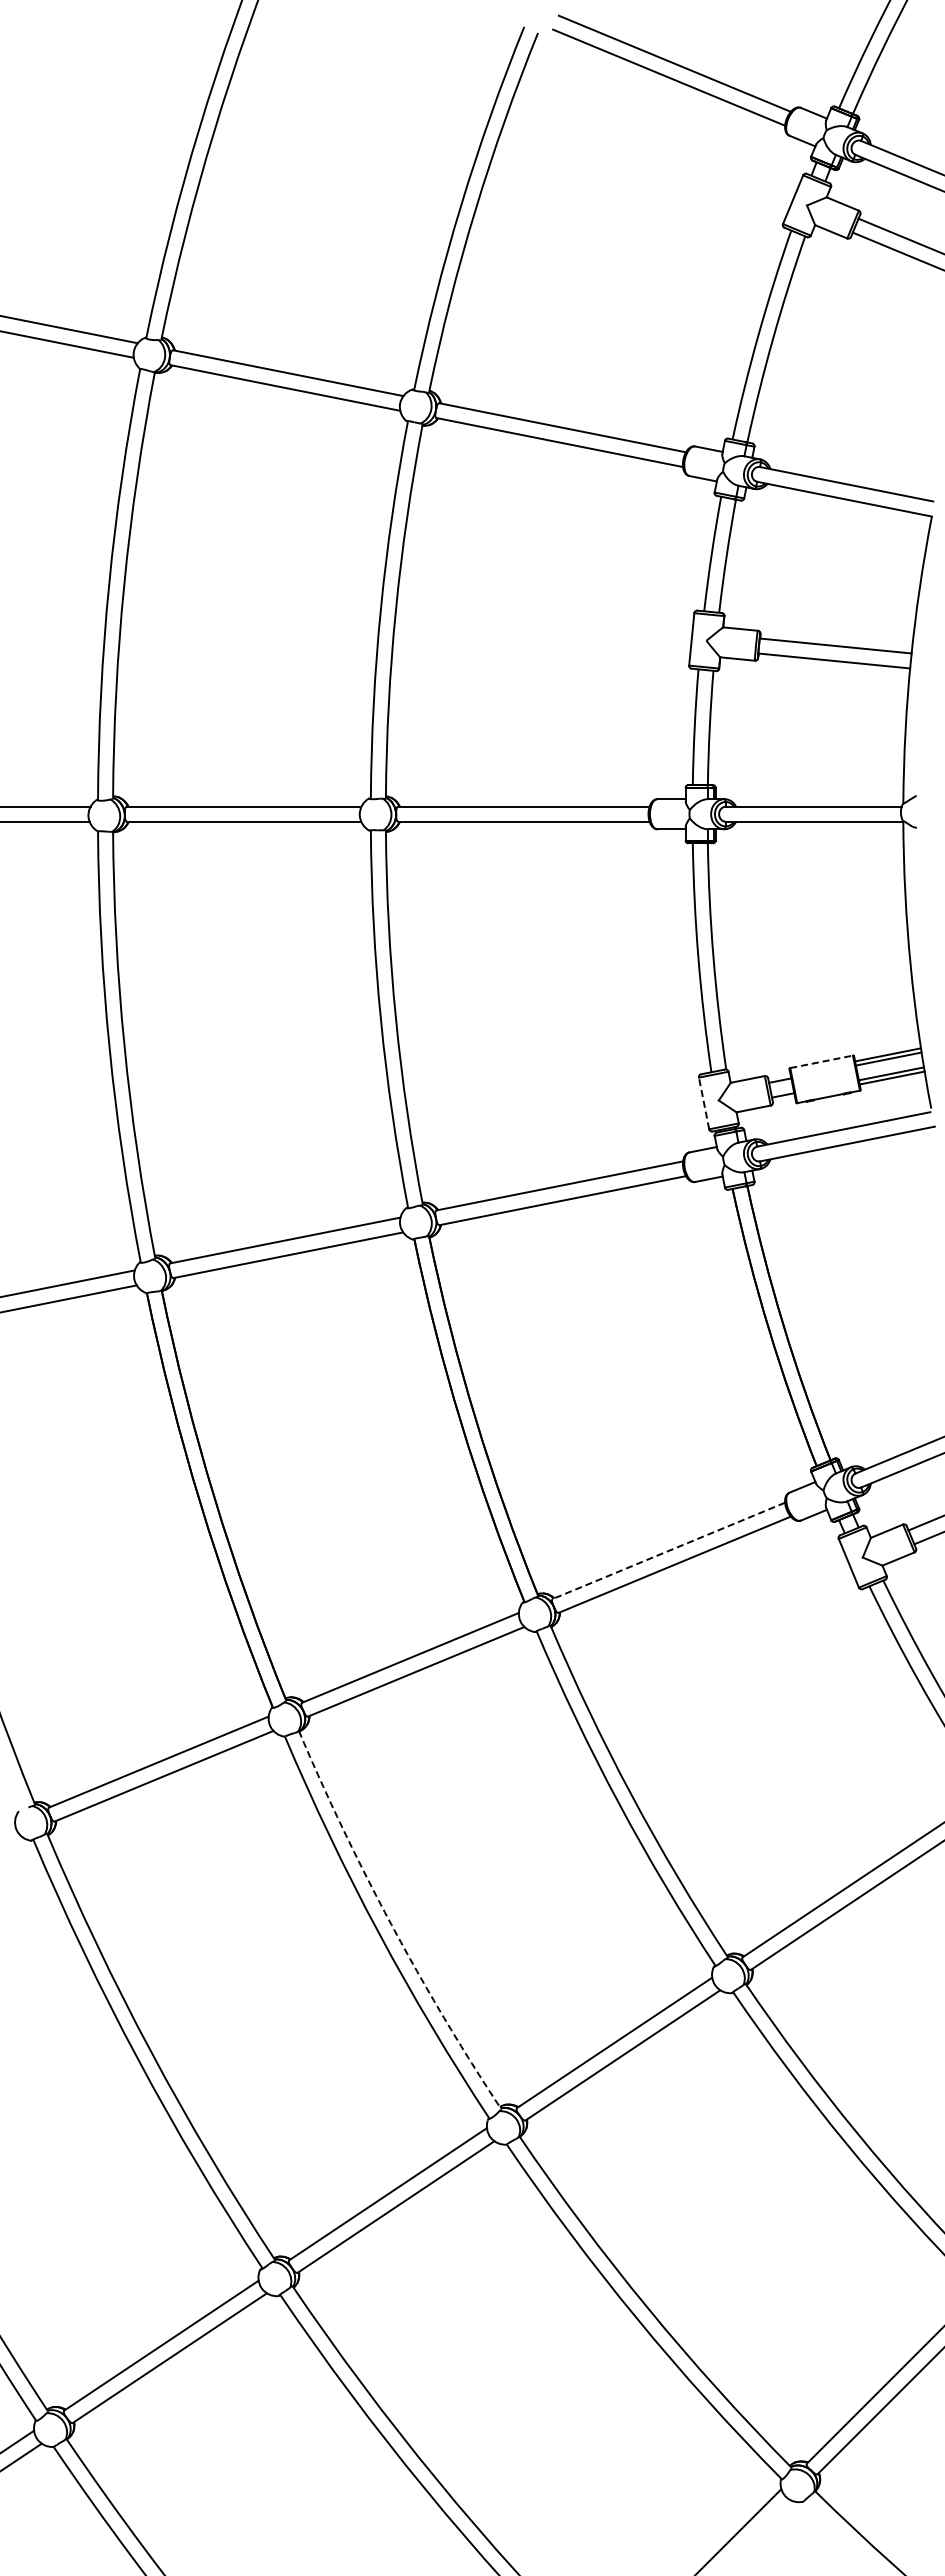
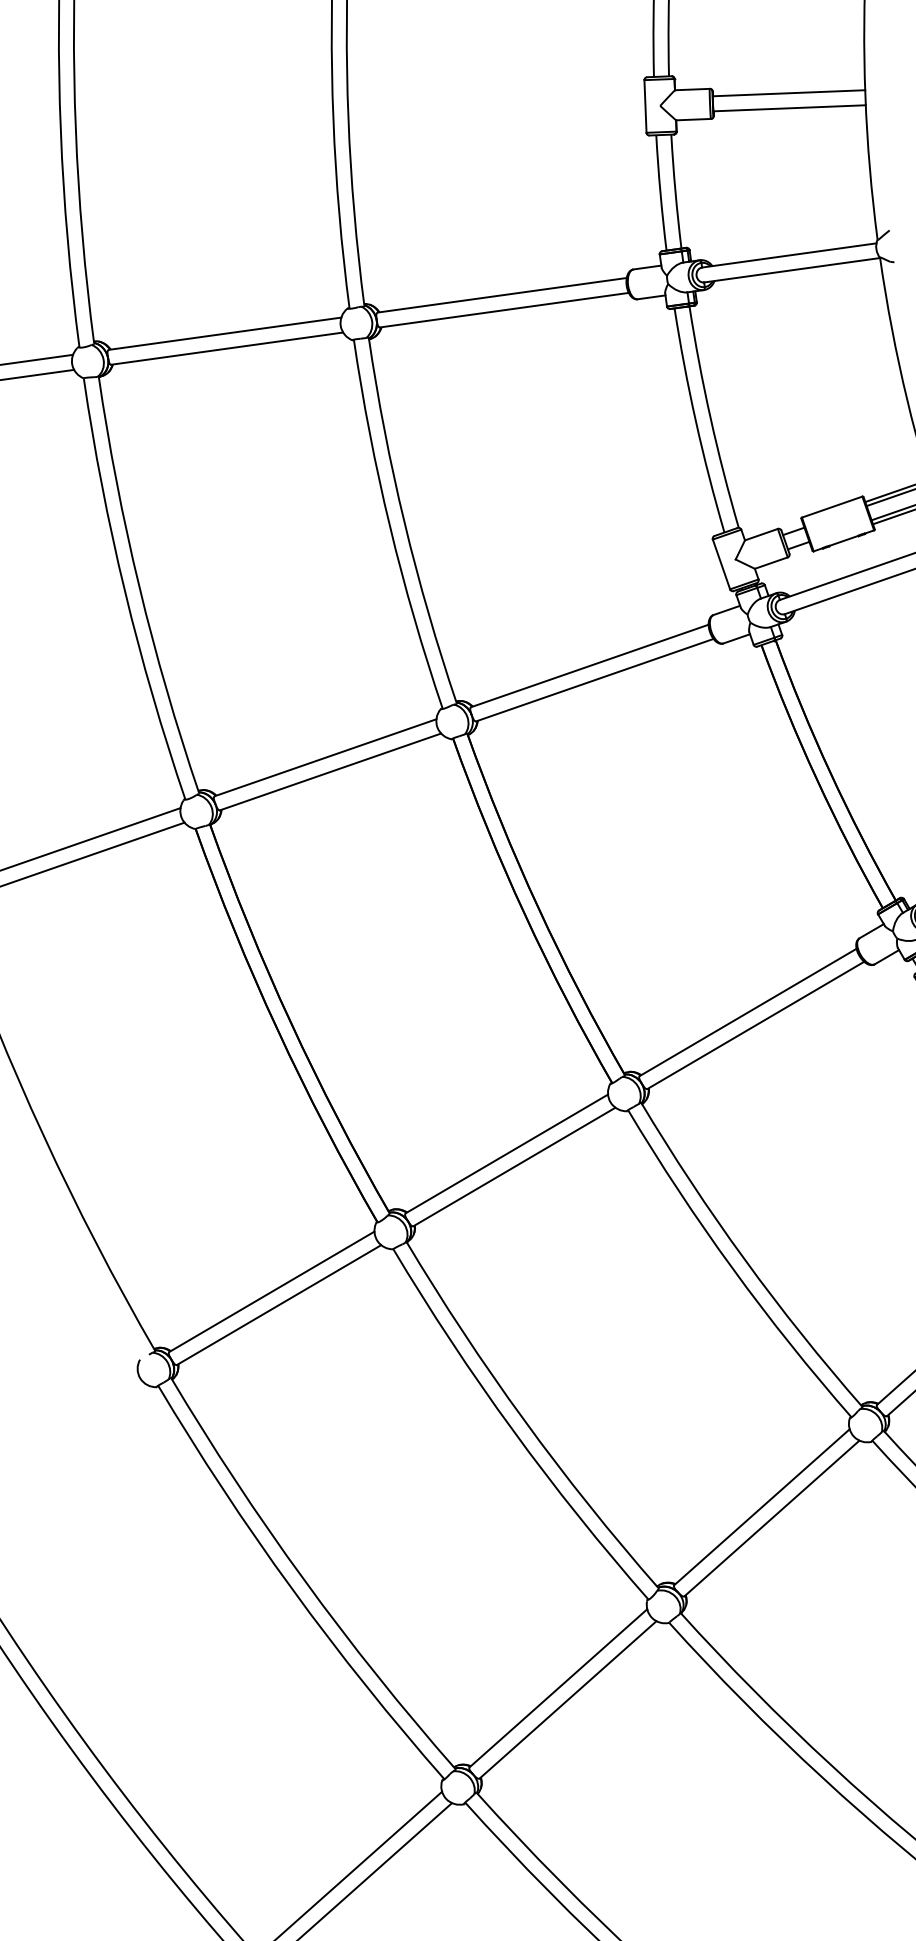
line: (821, 1061) -> (832, 506), dashed -> solid
line: (704, 1102) -> (721, 563), dashed -> solid
line: (669, 1550) -> (748, 1012), dashed -> solid
arc: (391, 1924) -> (524, 1420), dashed -> solid

